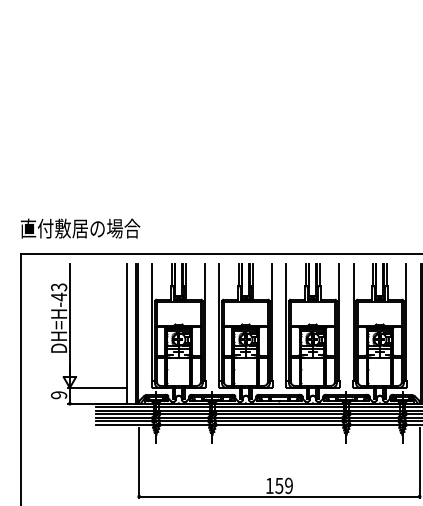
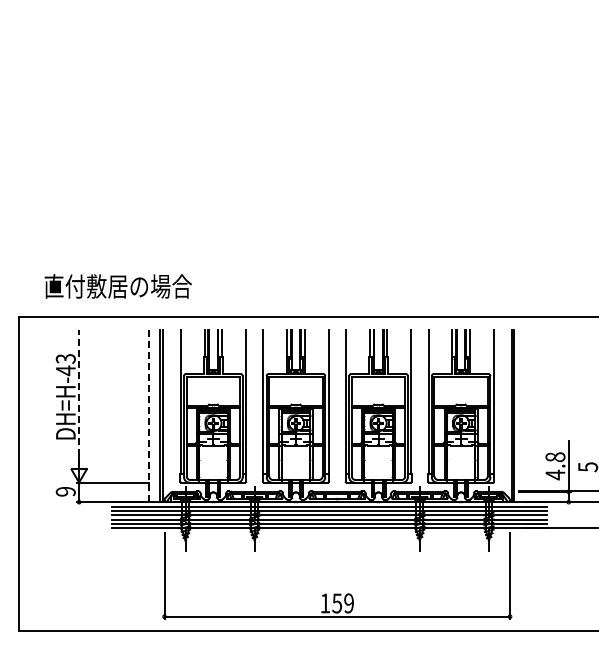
text: (79, 228) -> (117, 286), moved
line: (70, 319) -> (79, 398), solid -> dashed
line: (126, 334) -> (149, 416), solid -> dashed

